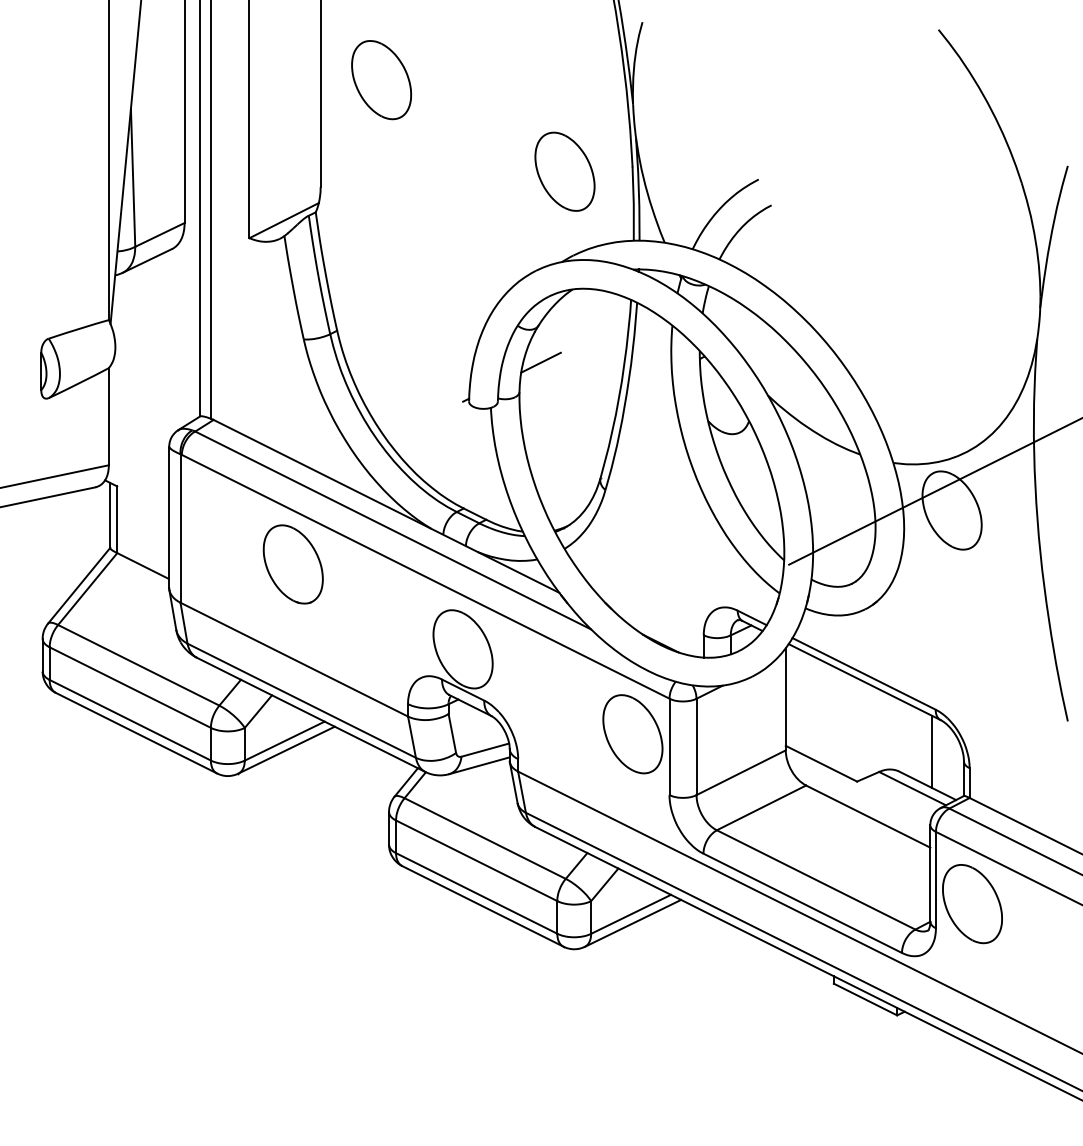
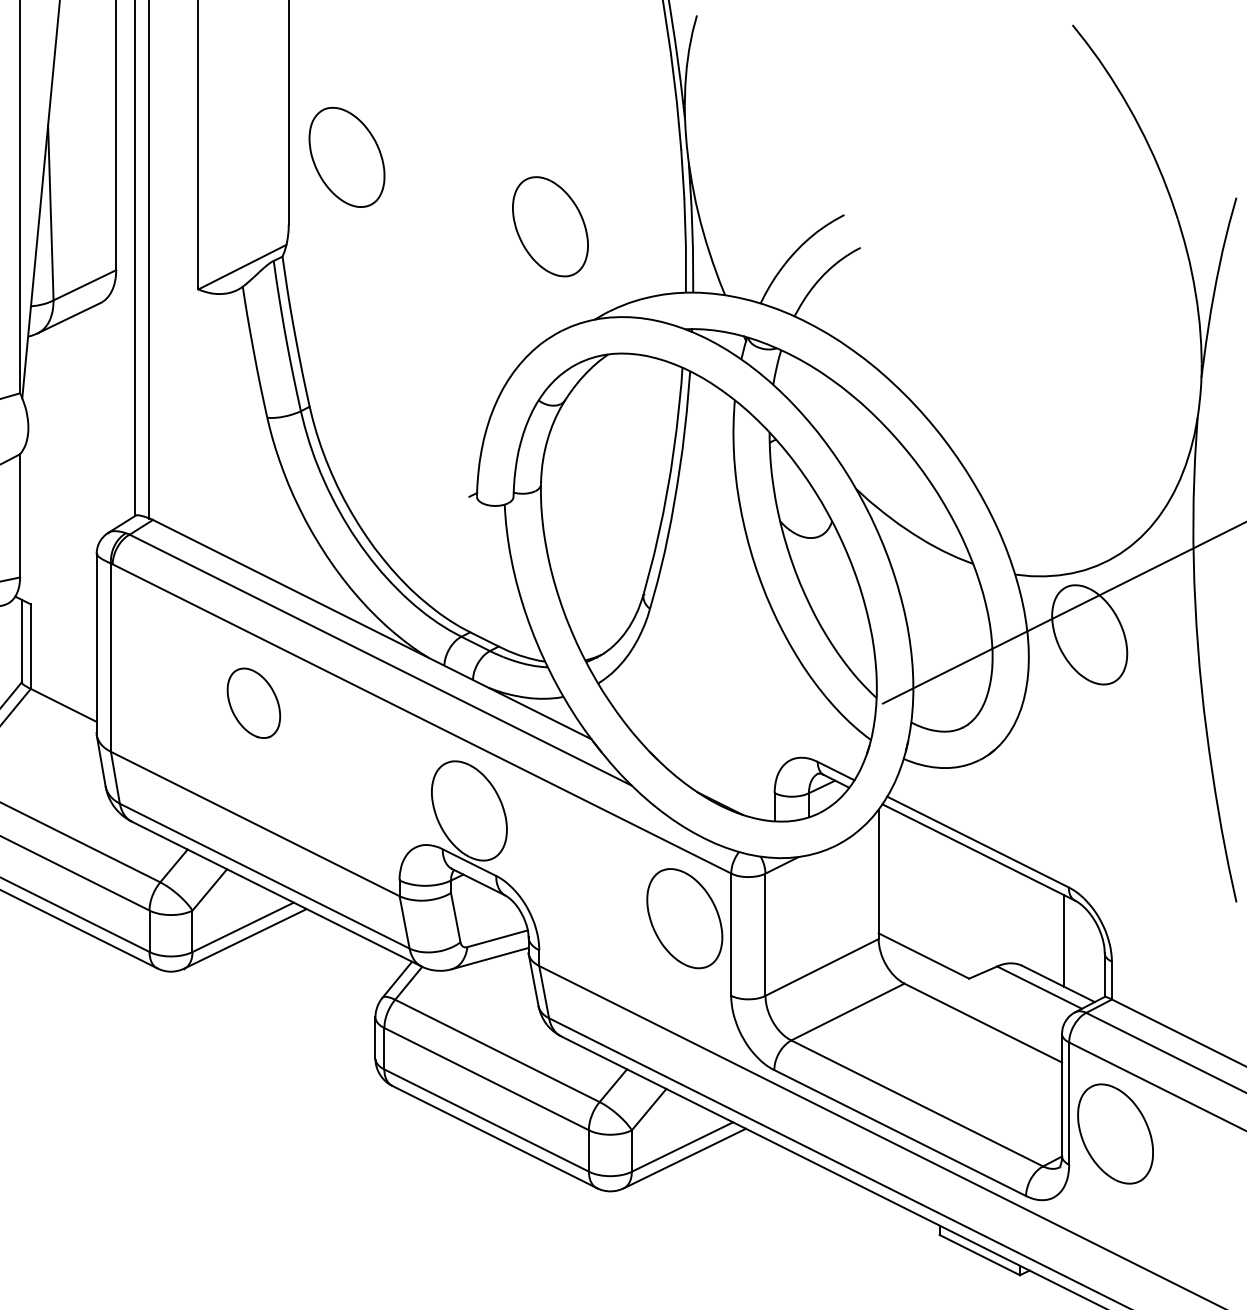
part: (381, 80) -> (346, 157), moved
part: (564, 171) -> (549, 226), moved
line: (540, 362) -> (567, 447), removed
part: (292, 564) -> (253, 703), size x0.7

